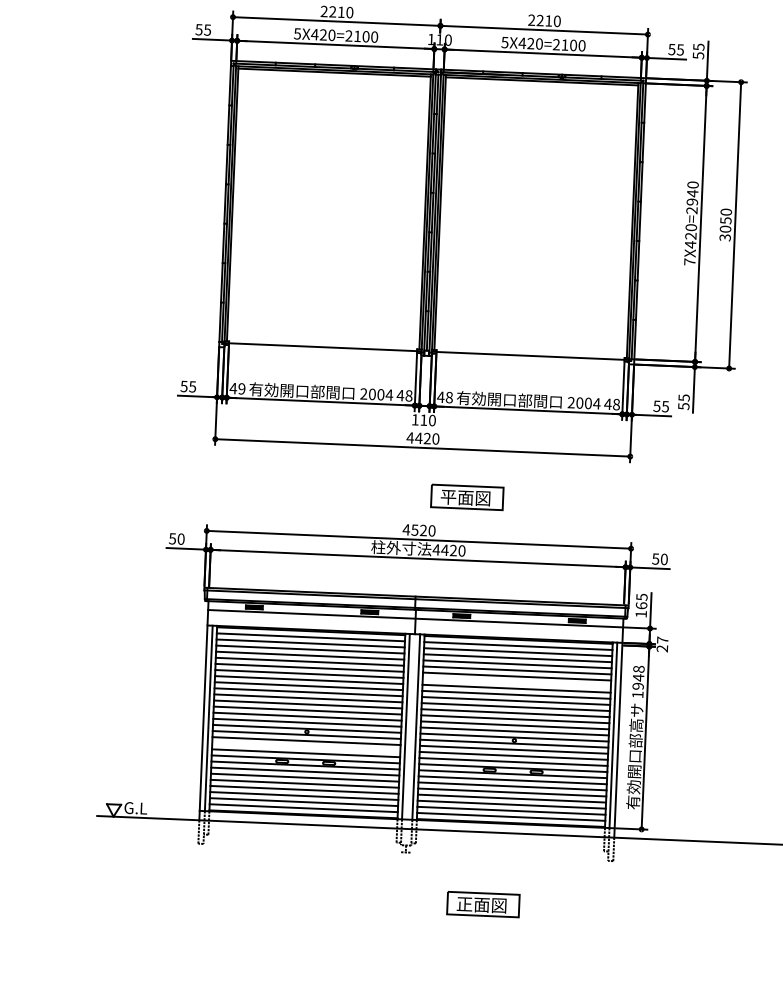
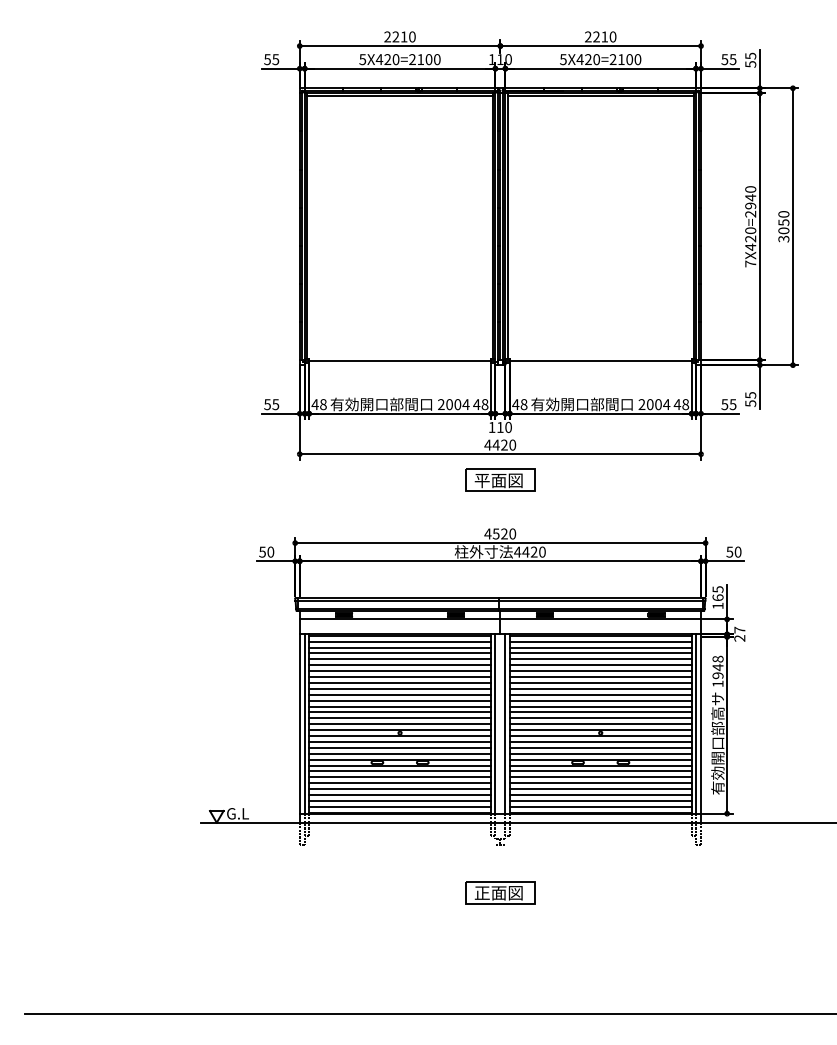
text: (242, 388) -> (323, 404), 49 -> 48
part: (467, 496) -> (500, 479), moved
line: (516, 683) -> (600, 677), added
line: (306, 746) -> (400, 747), added
part: (483, 904) -> (500, 892), moved

